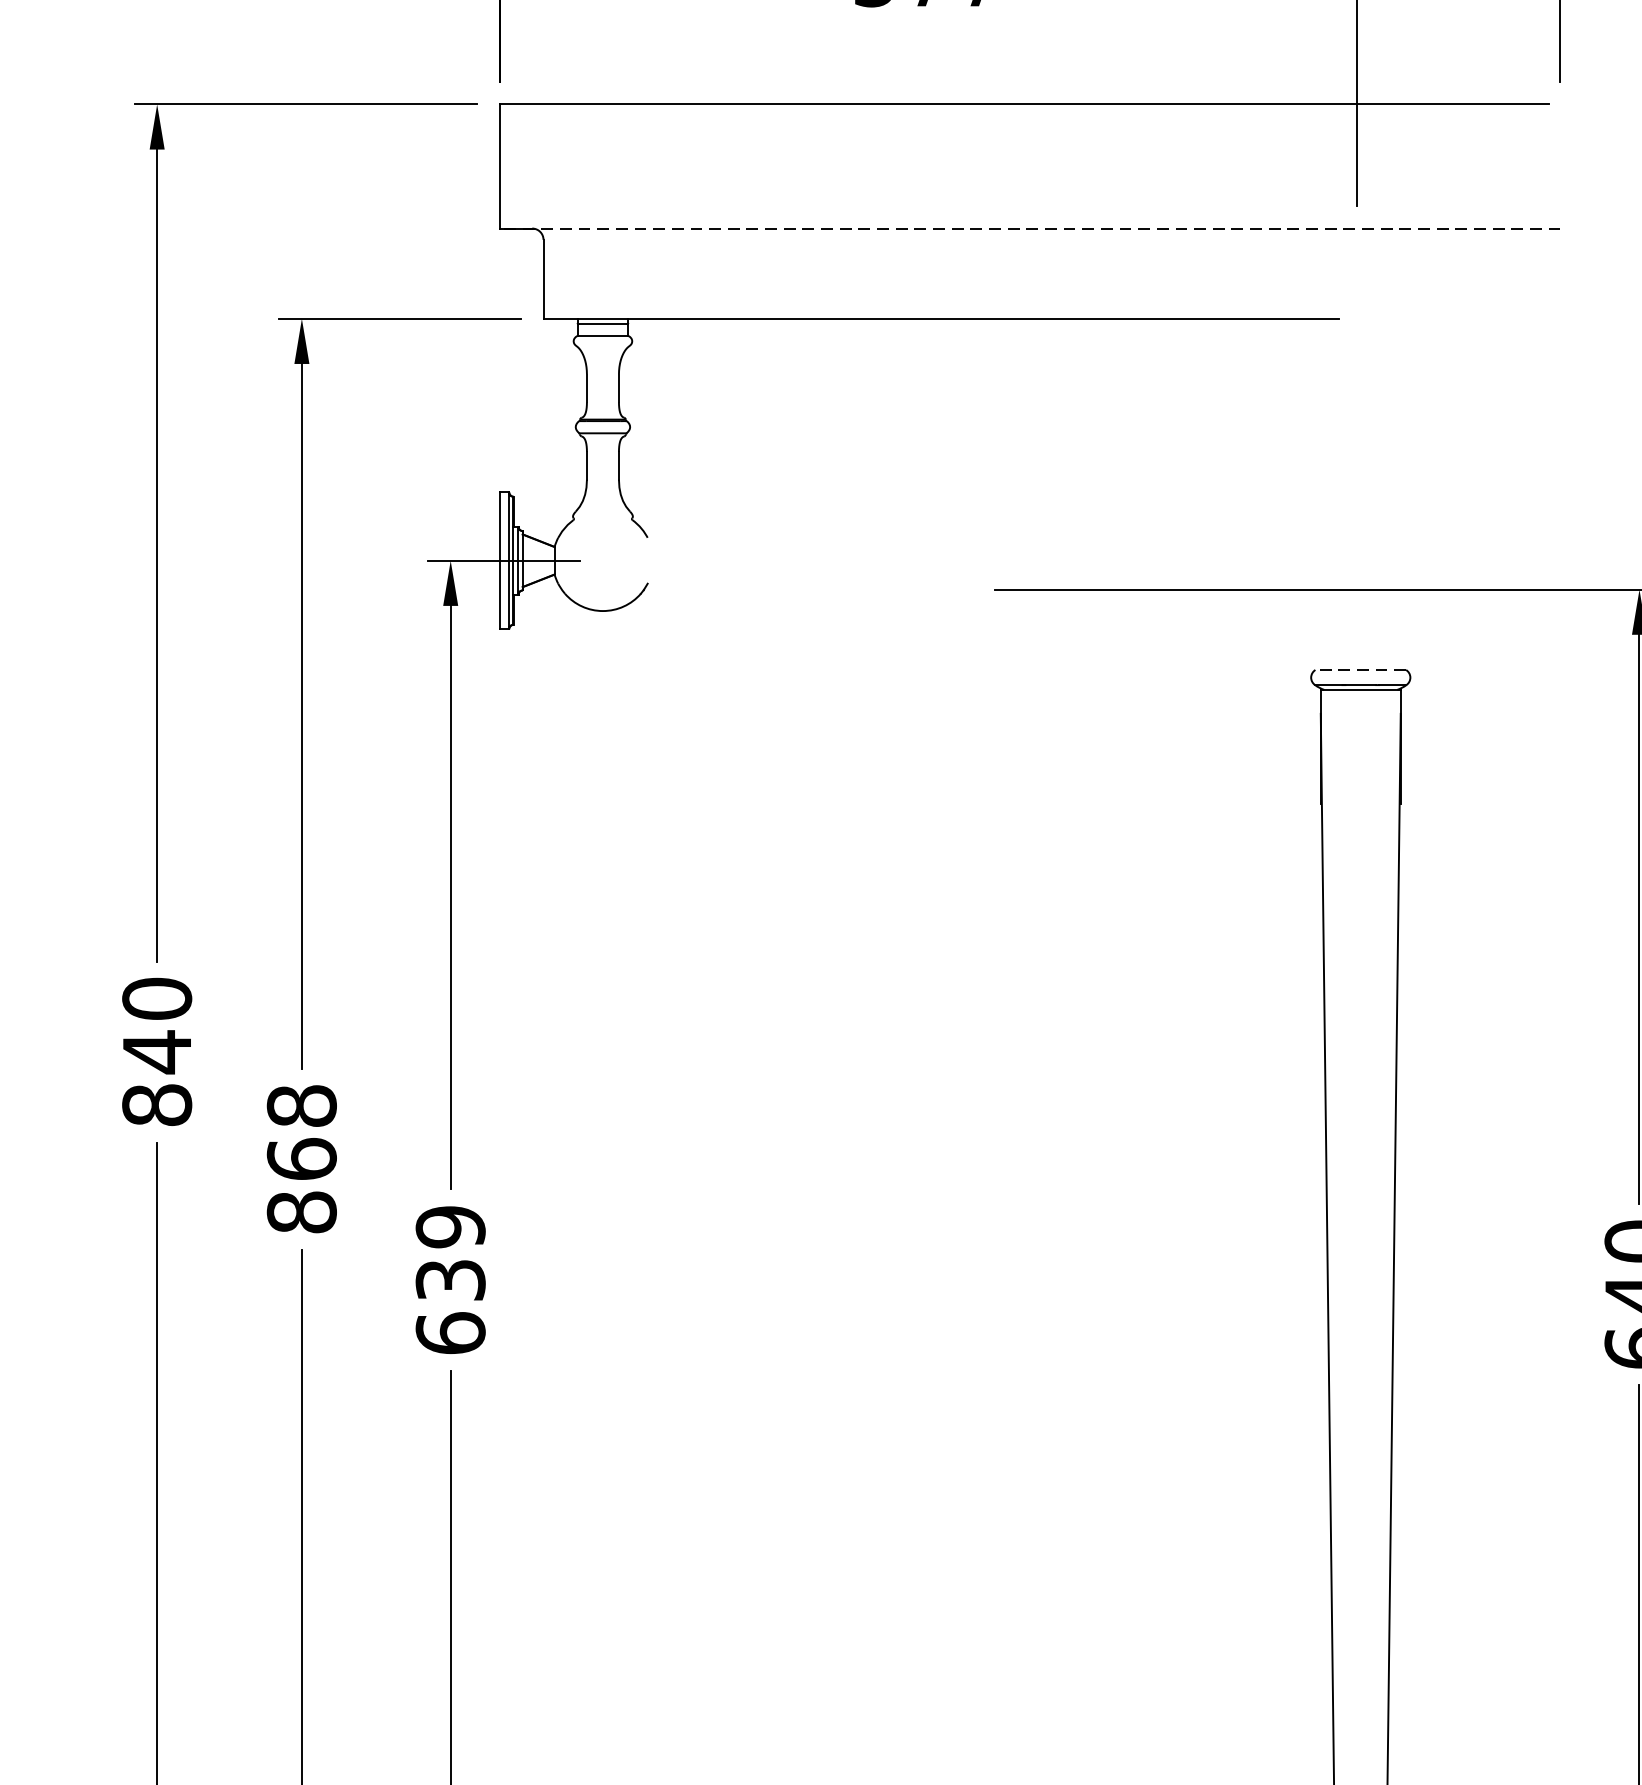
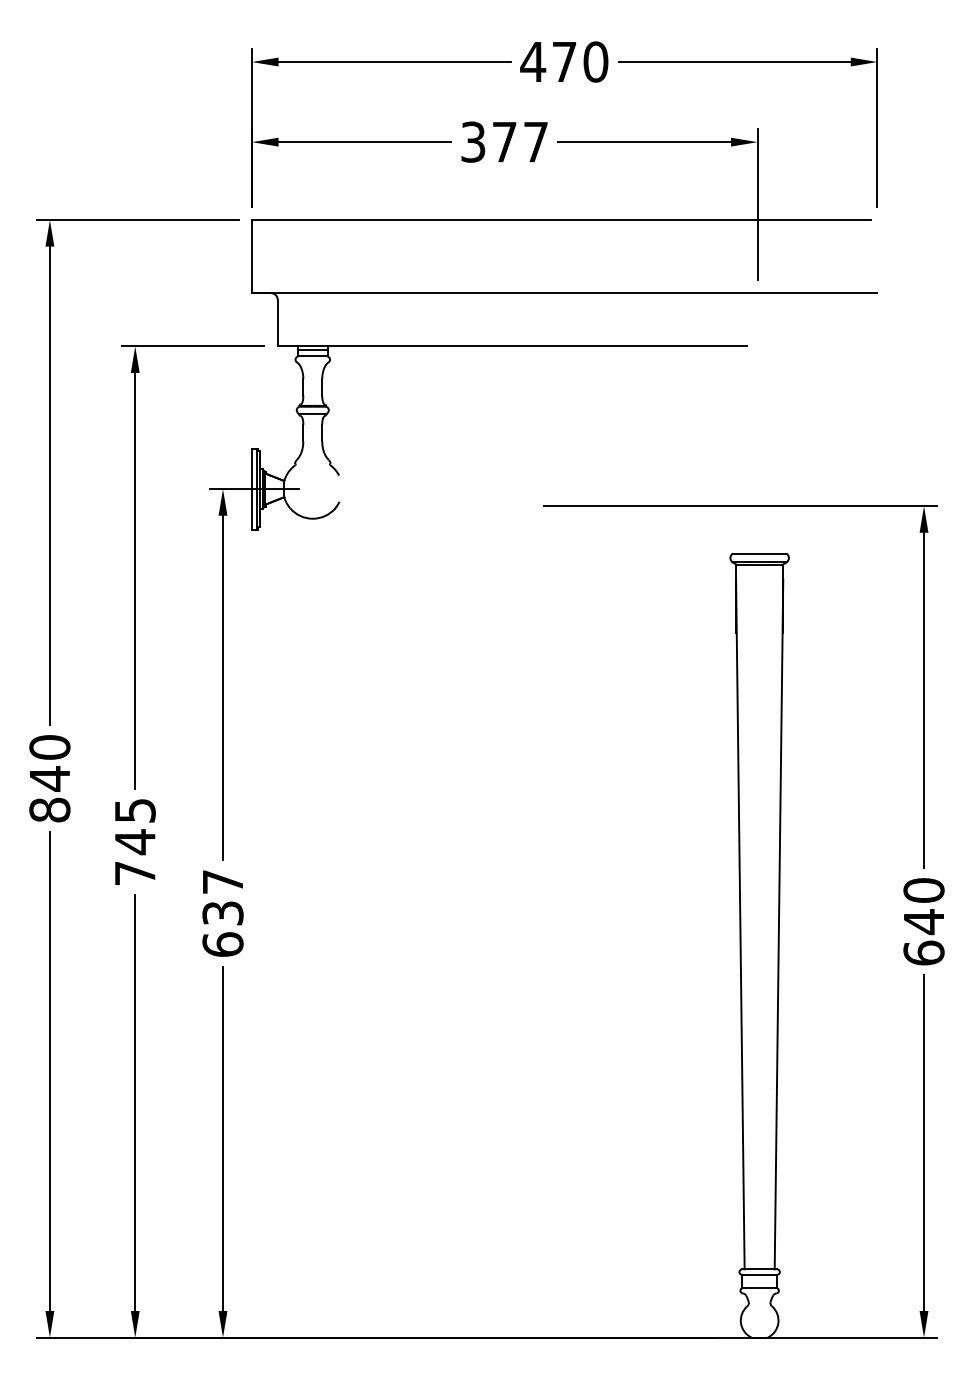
line: (1029, 229) -> (564, 293), dashed -> solid
line: (1360, 669) -> (759, 553), dashed -> solid
text: (300, 1158) -> (134, 841), 868 -> 745
text: (449, 1226) -> (222, 881), 639 -> 637

